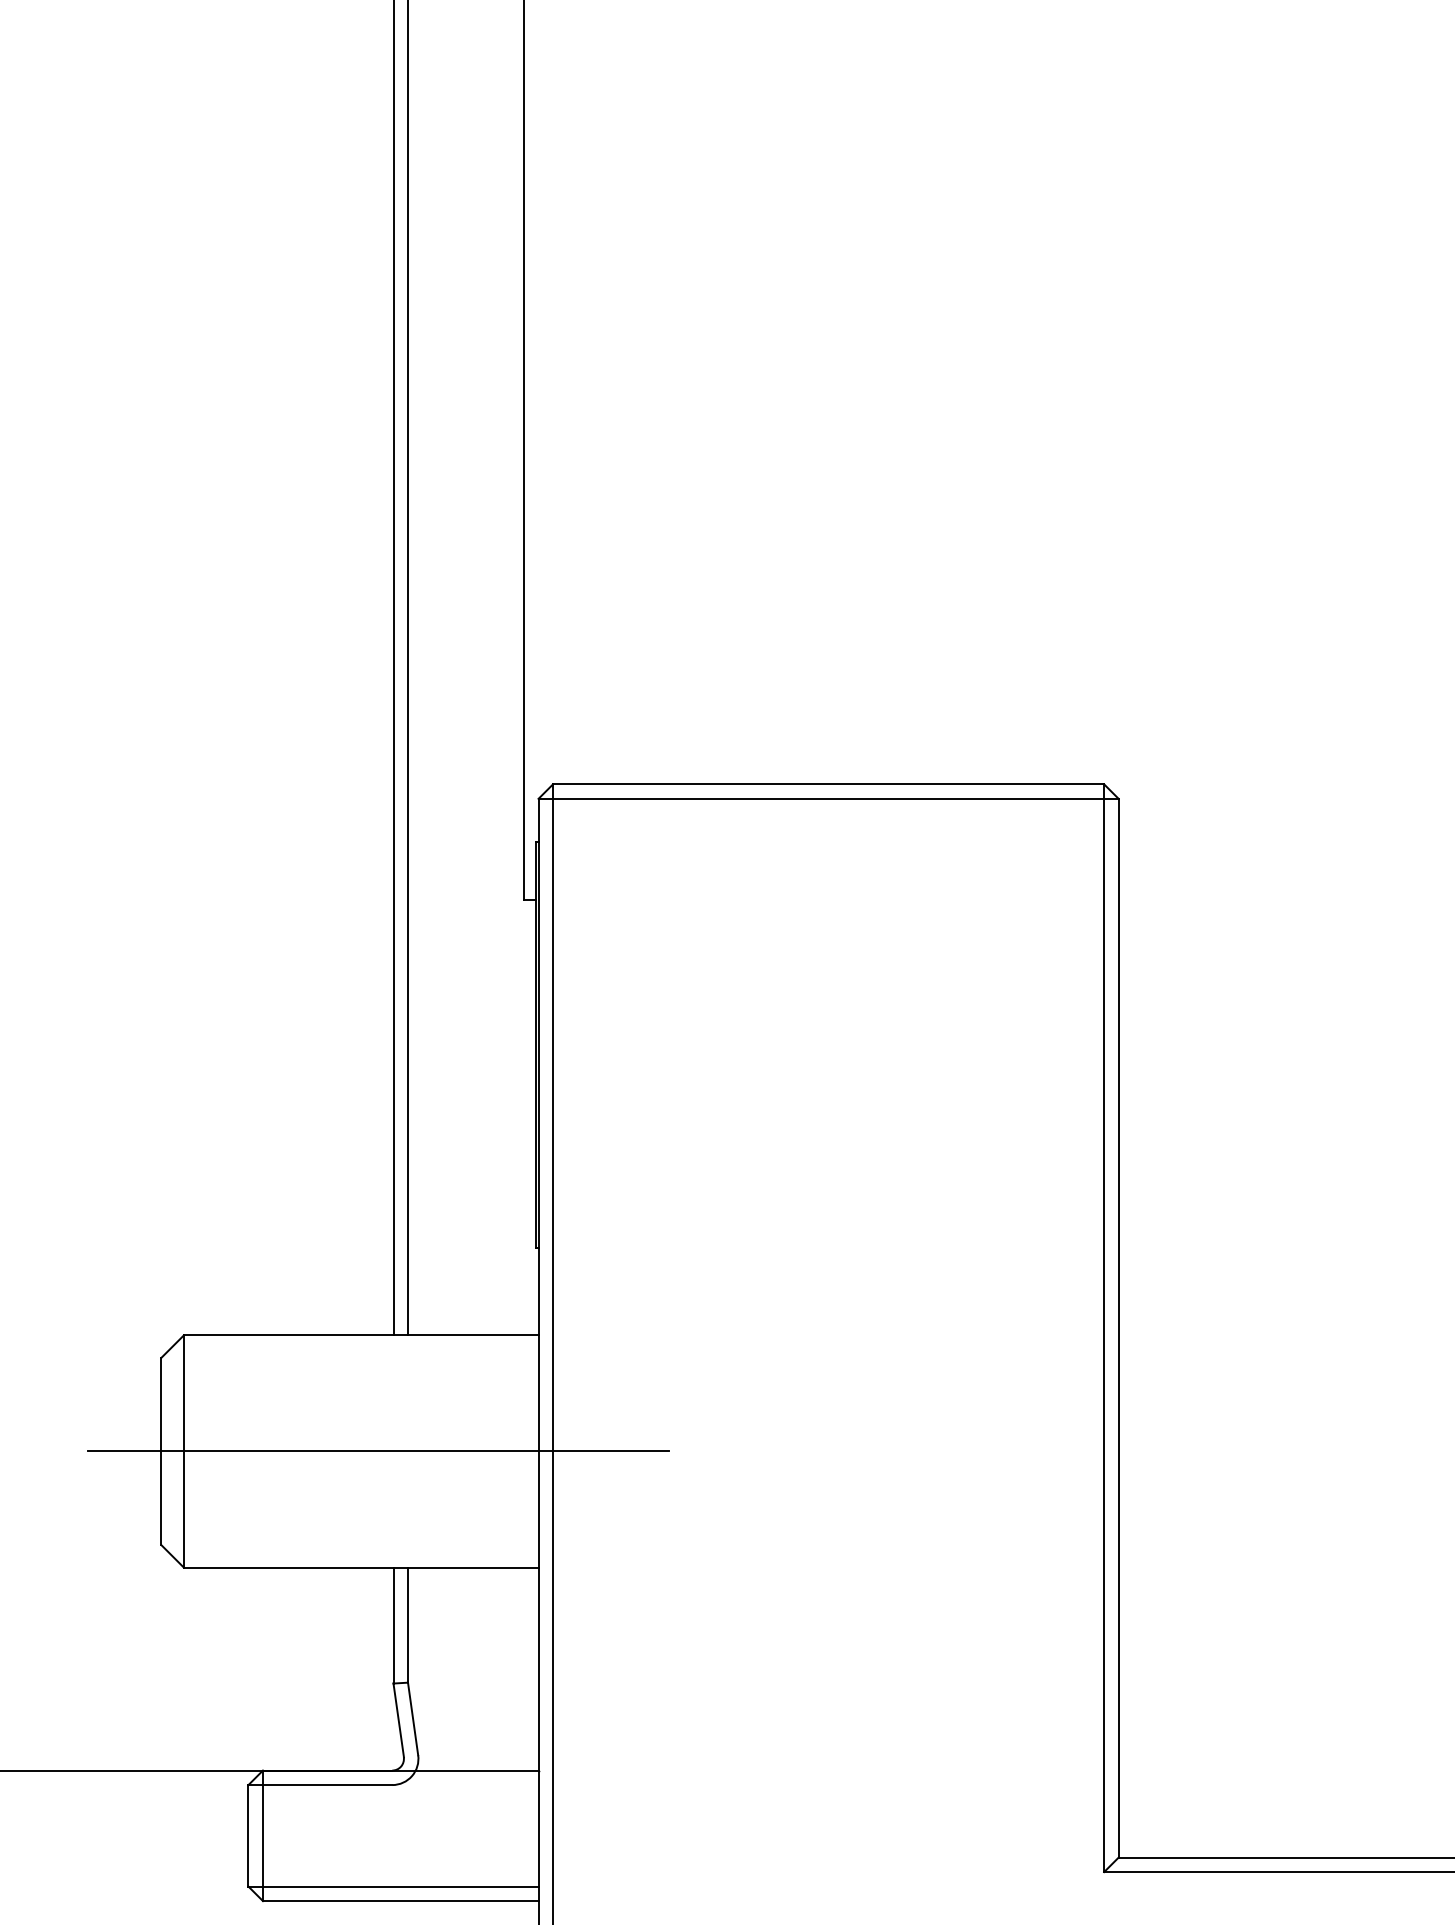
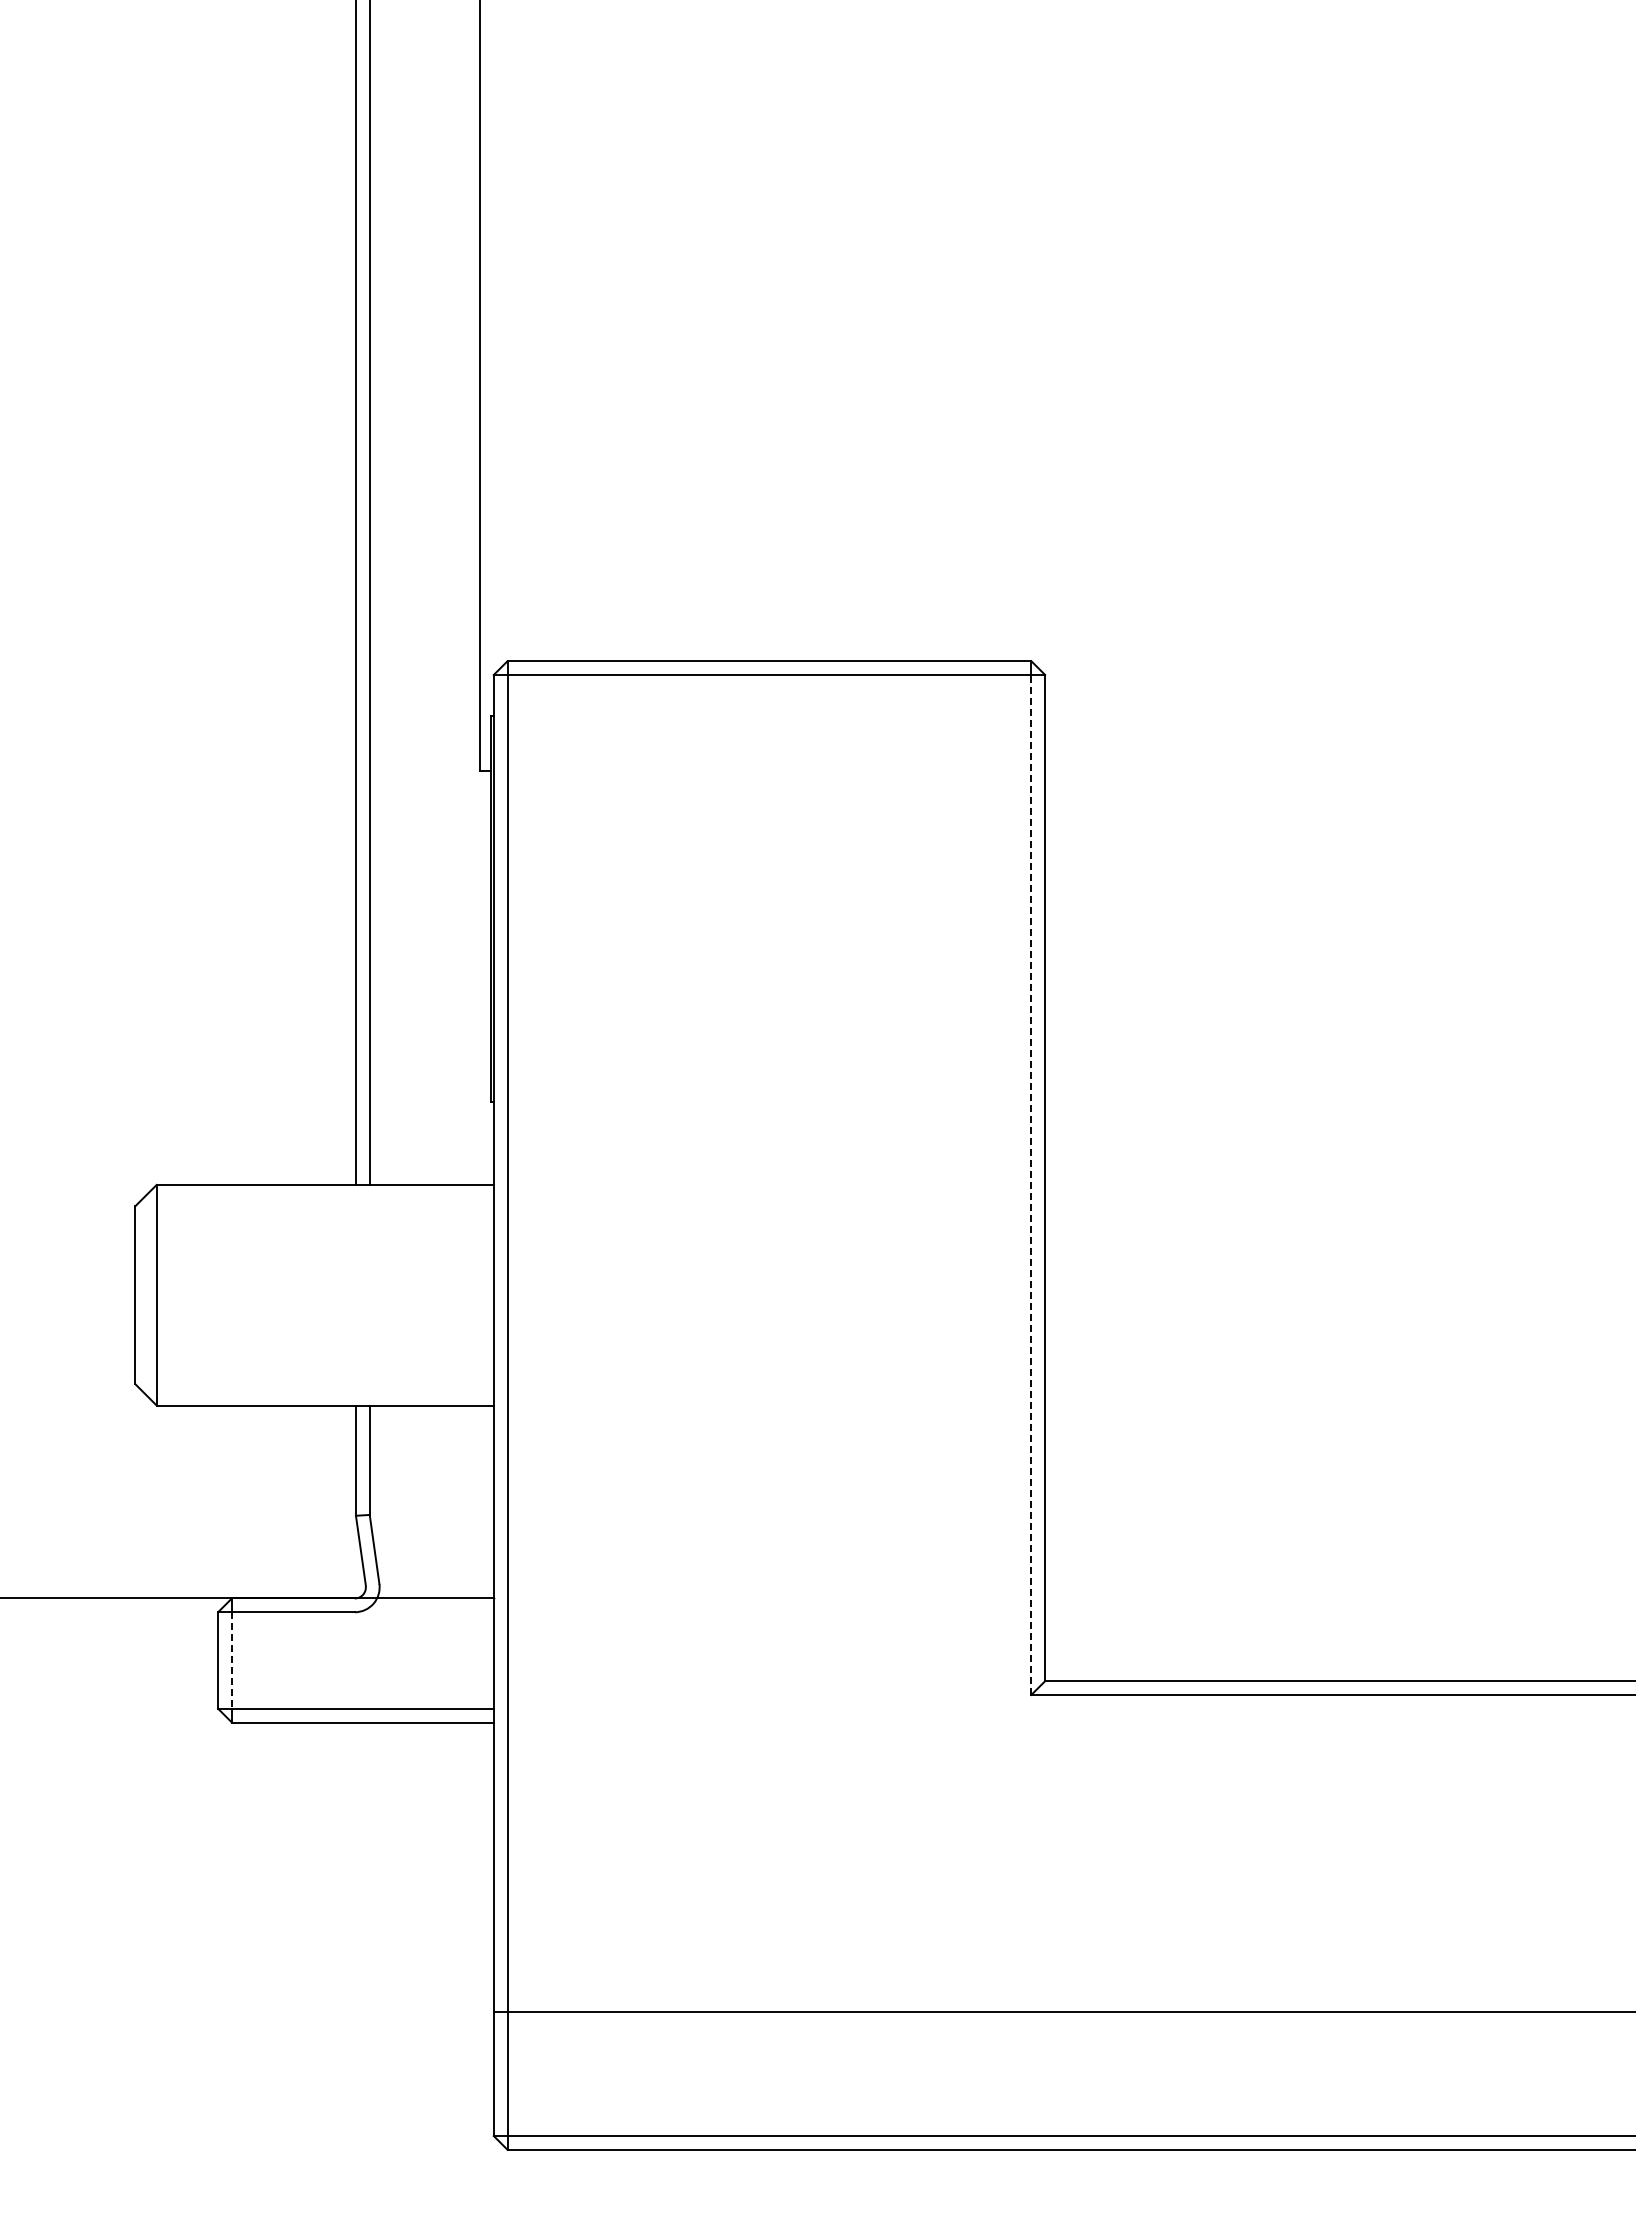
line: (1104, 1334) -> (1031, 1184), solid -> dashed
line: (378, 1451) -> (341, 1295), removed
line: (262, 1836) -> (231, 1661), solid -> dashed

